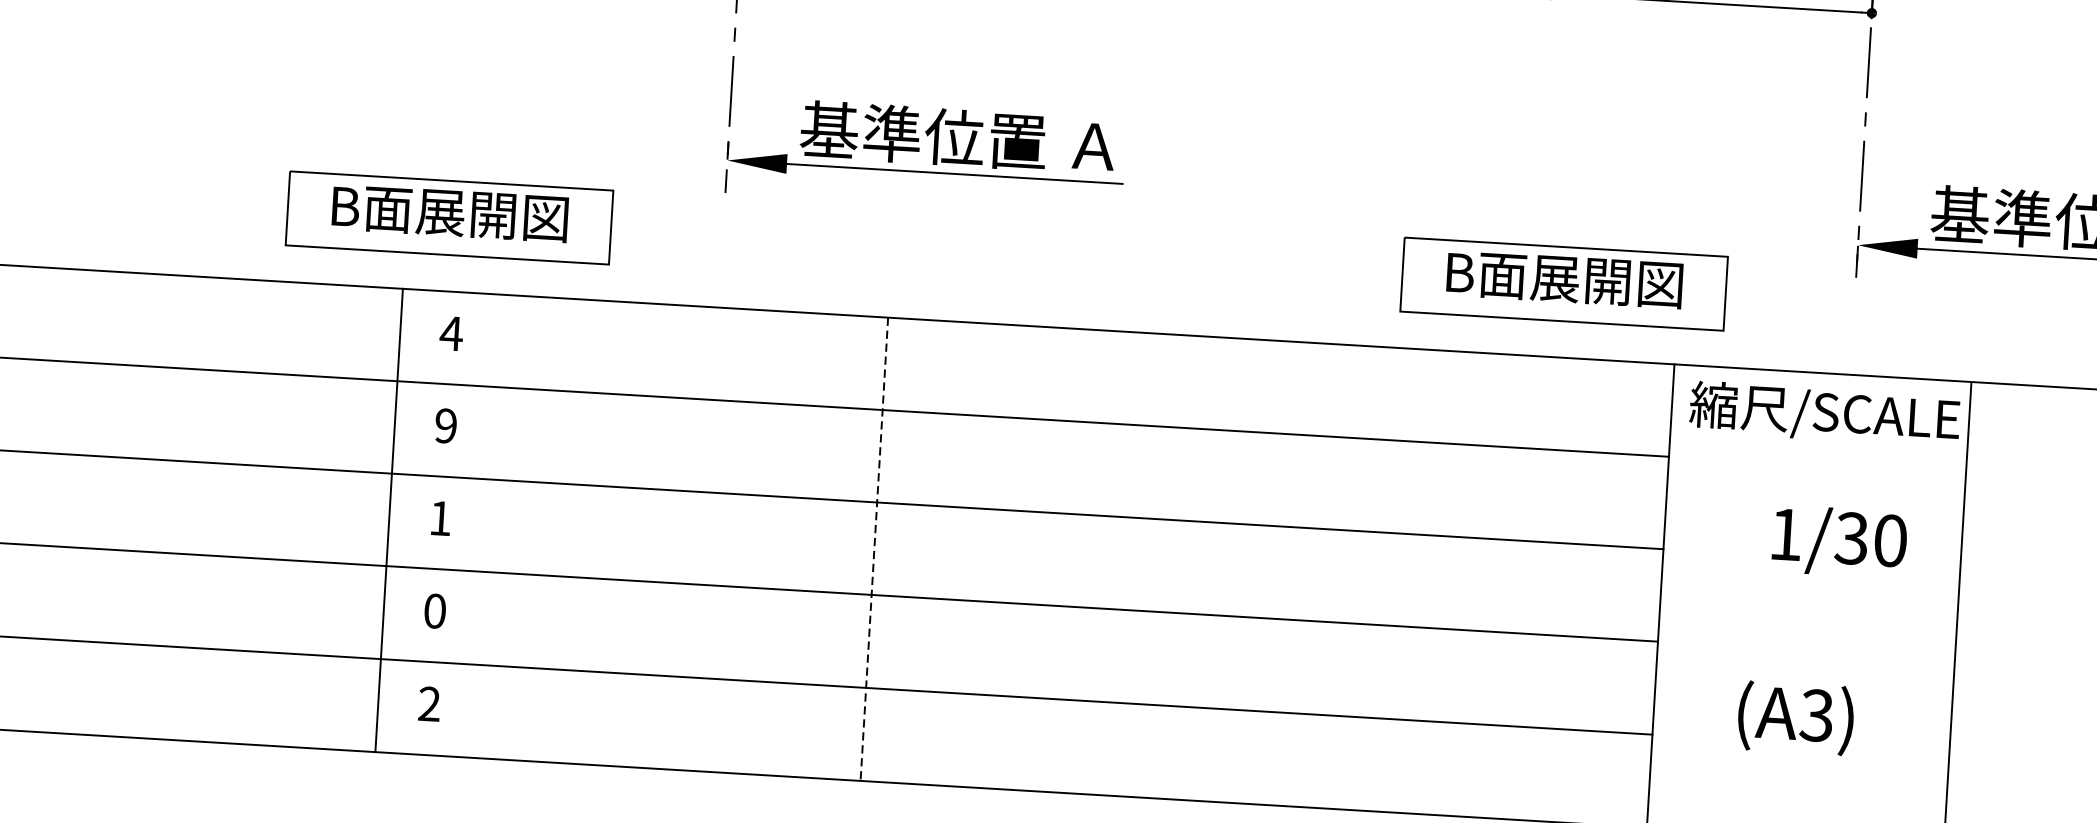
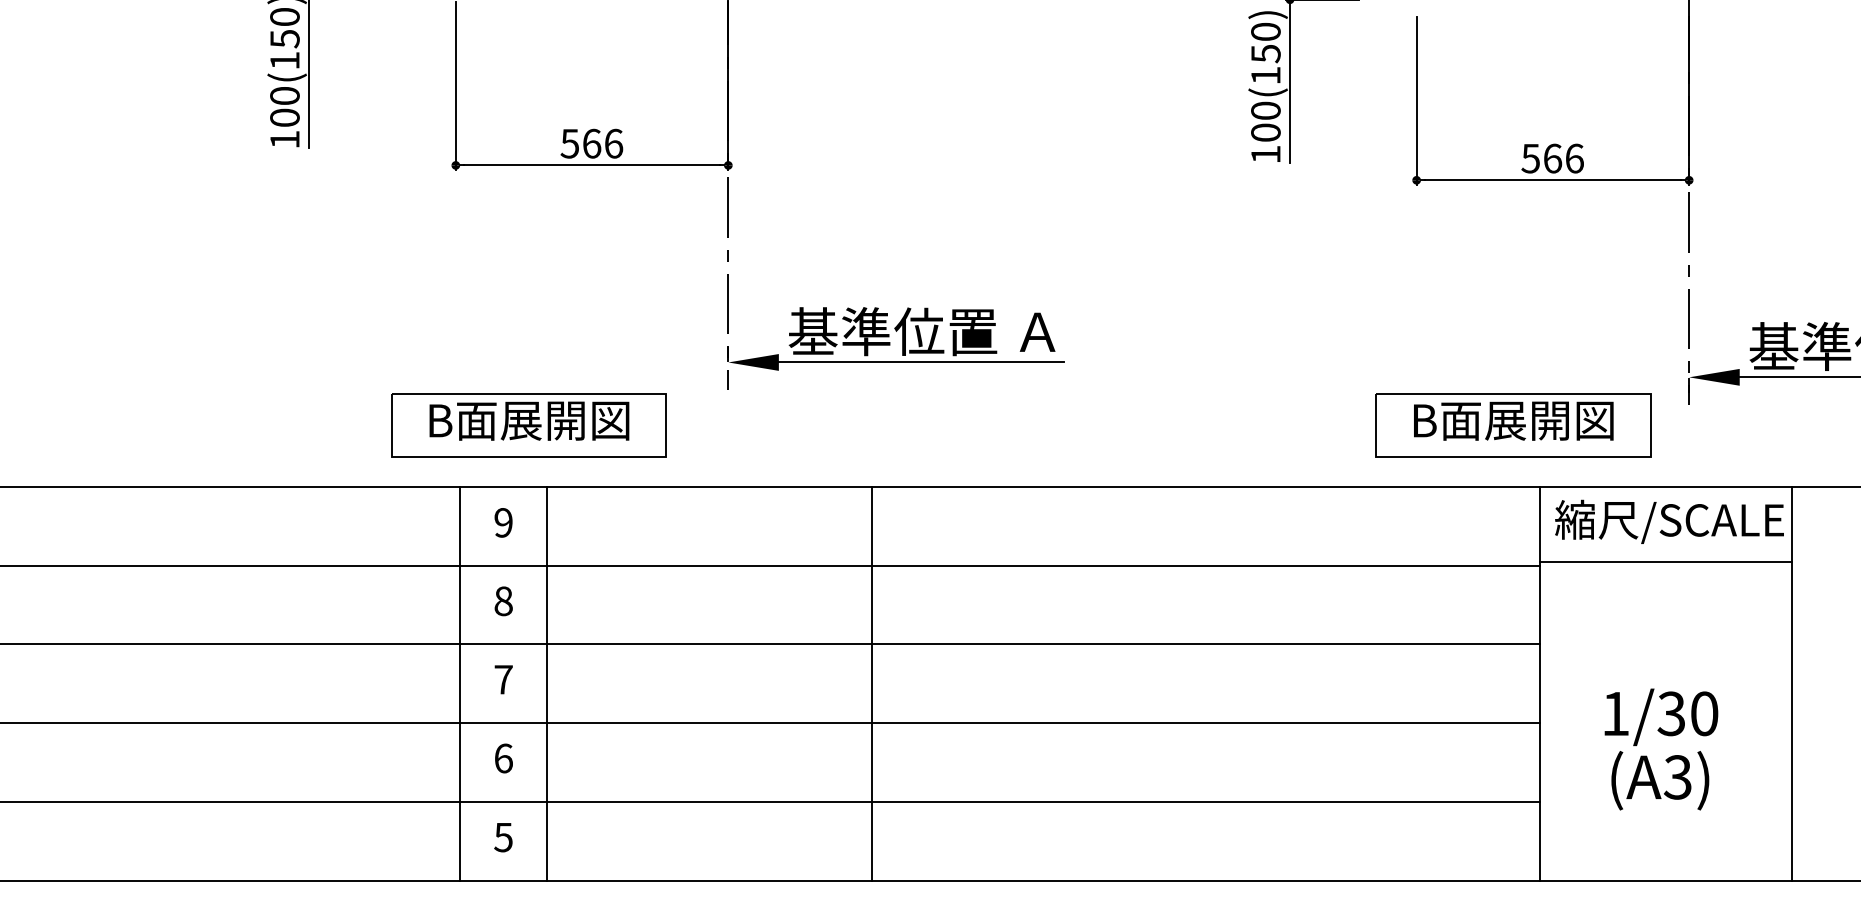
part: (448, 218) -> (528, 425), moved
part: (1564, 284) -> (1513, 425), moved
text: (451, 333) -> (503, 522), 4 -> 9
text: (445, 426) -> (503, 601), 9 -> 8
line: (1817, 460) -> (1665, 561), added
text: (440, 518) -> (503, 679), 1 -> 7
line: (491, 525) -> (547, 683), added
text: (1839, 542) -> (1661, 717), moved
line: (874, 549) -> (872, 684), dashed -> solid
text: (434, 611) -> (503, 758), 0 -> 6
text: (429, 704) -> (503, 837), 2 -> 5

